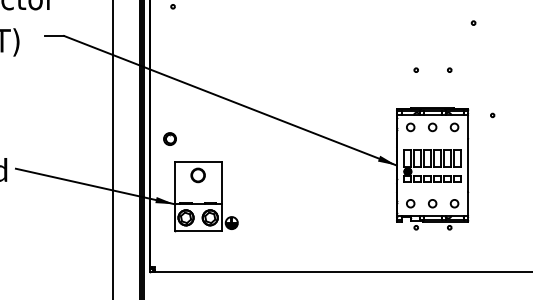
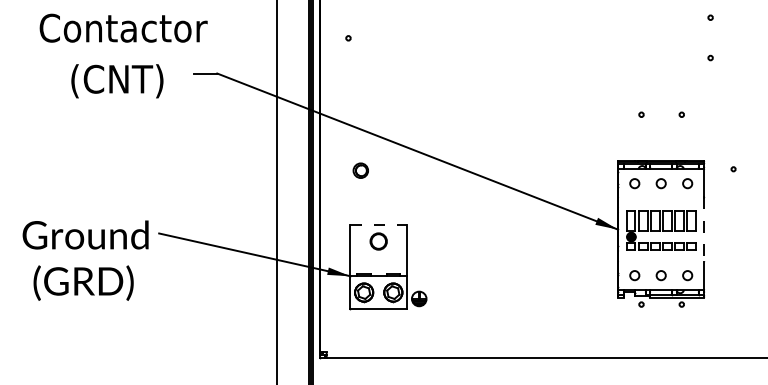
part: (169, 138) -> (360, 170), moved
line: (198, 162) -> (379, 225), solid -> dashed
line: (468, 165) -> (704, 229), solid -> dashed

